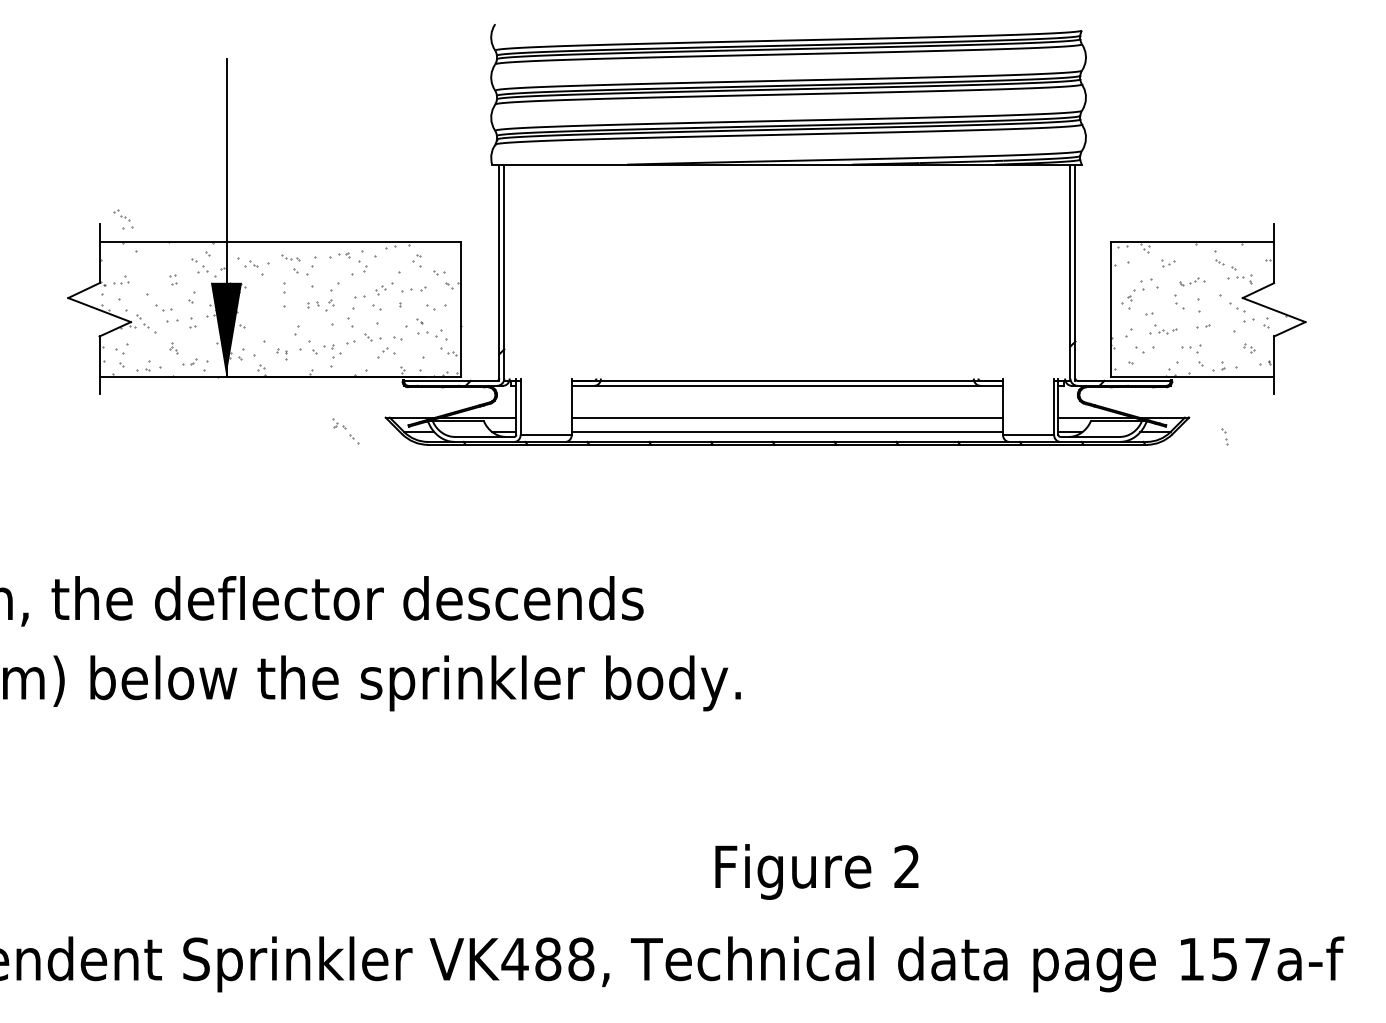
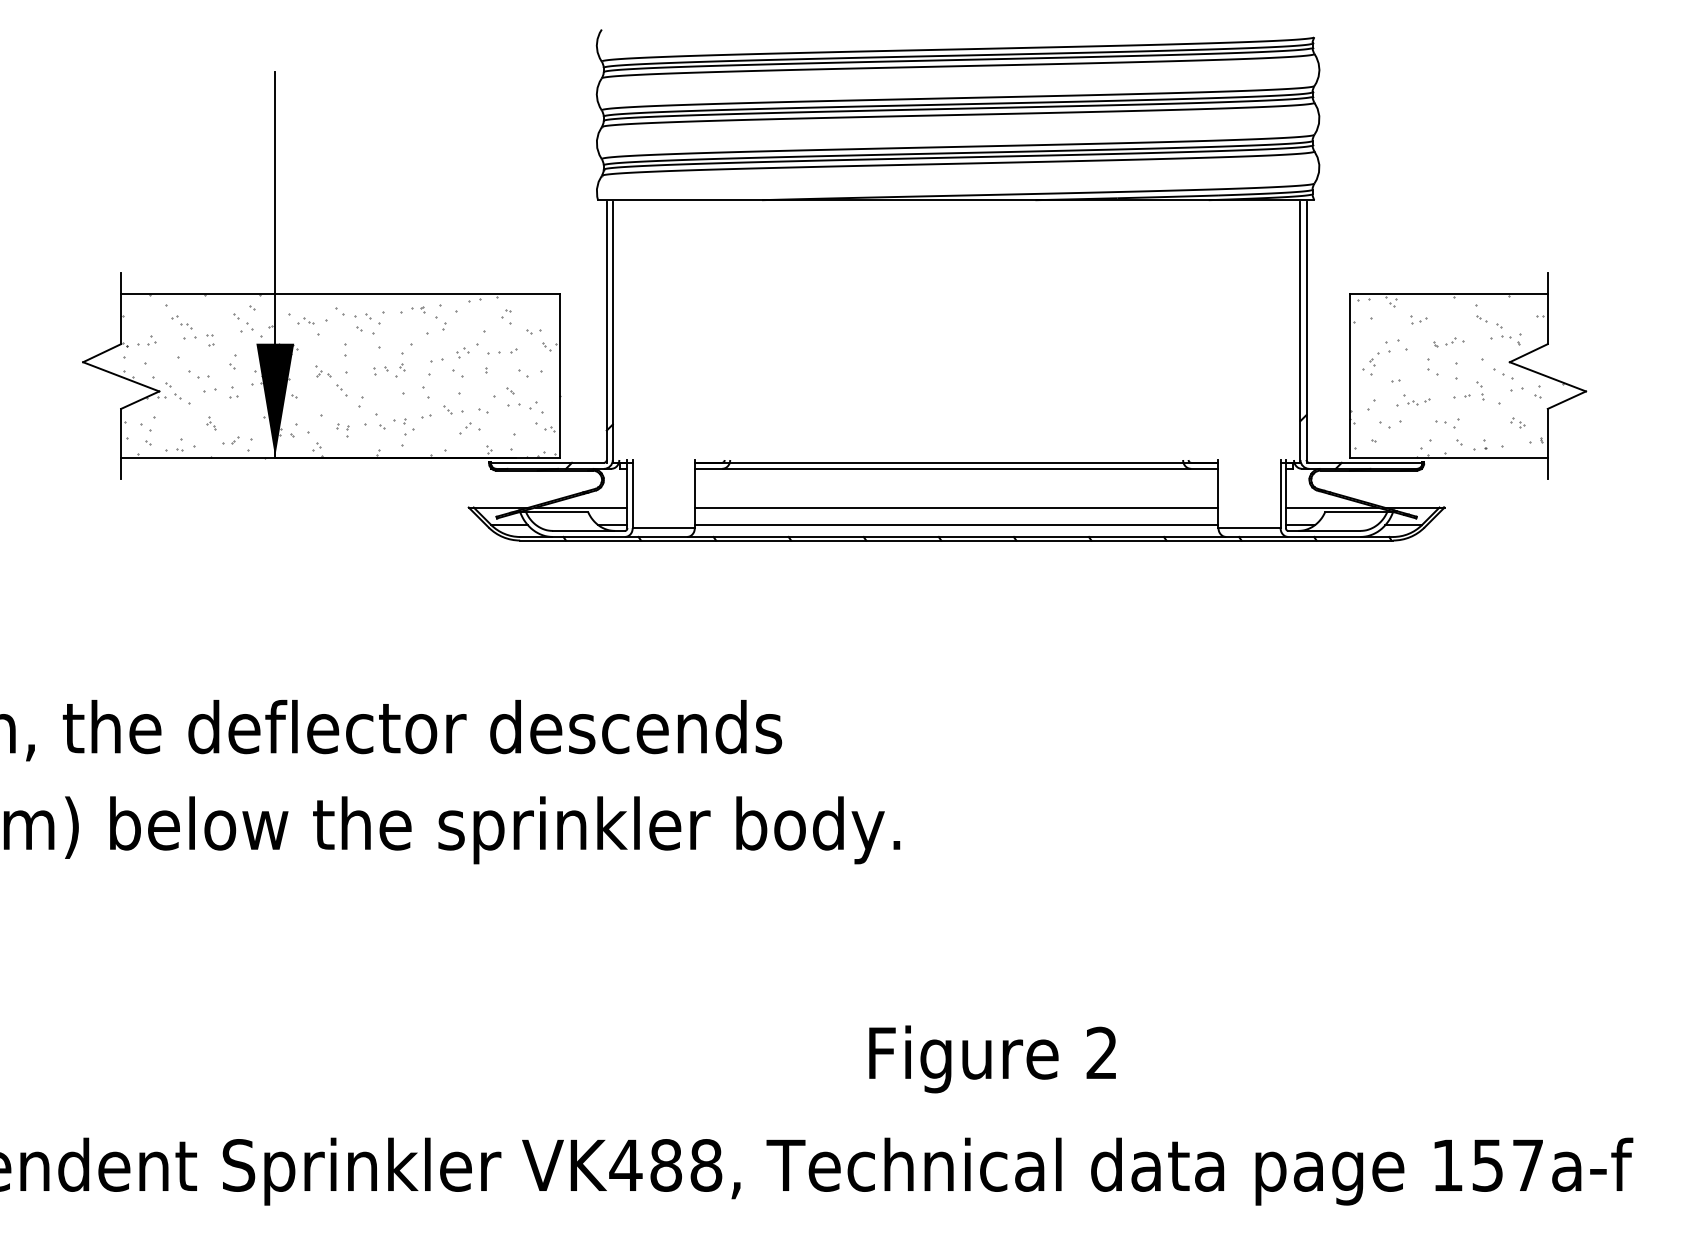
part: (123, 219) -> (184, 327), moved
part: (290, 257) -> (353, 312), size x1.67
part: (345, 431) -> (331, 380), moved
part: (1224, 436) -> (1480, 390), moved

